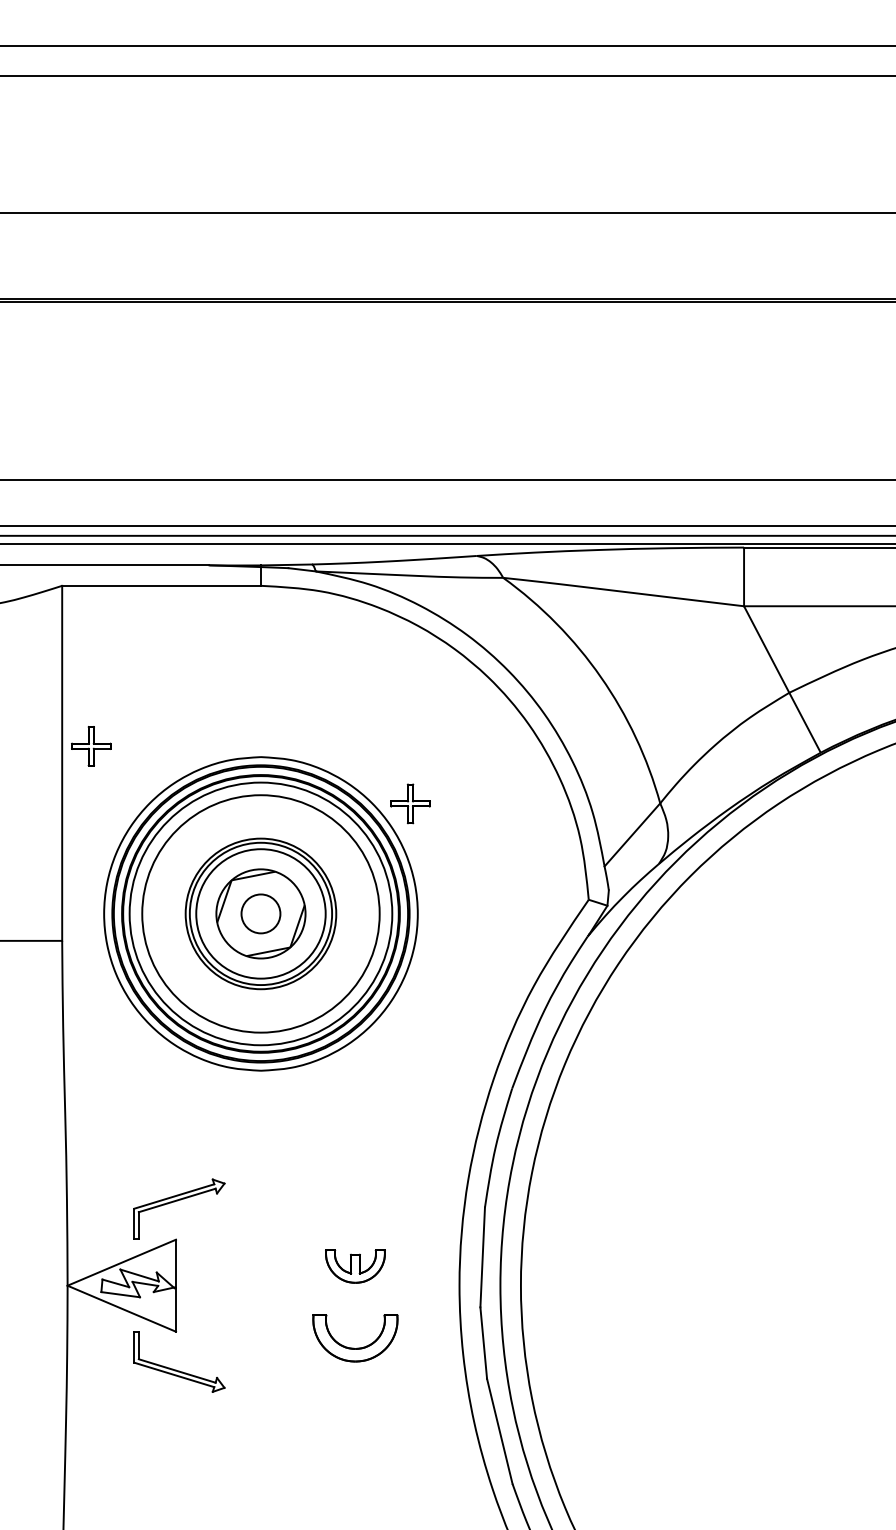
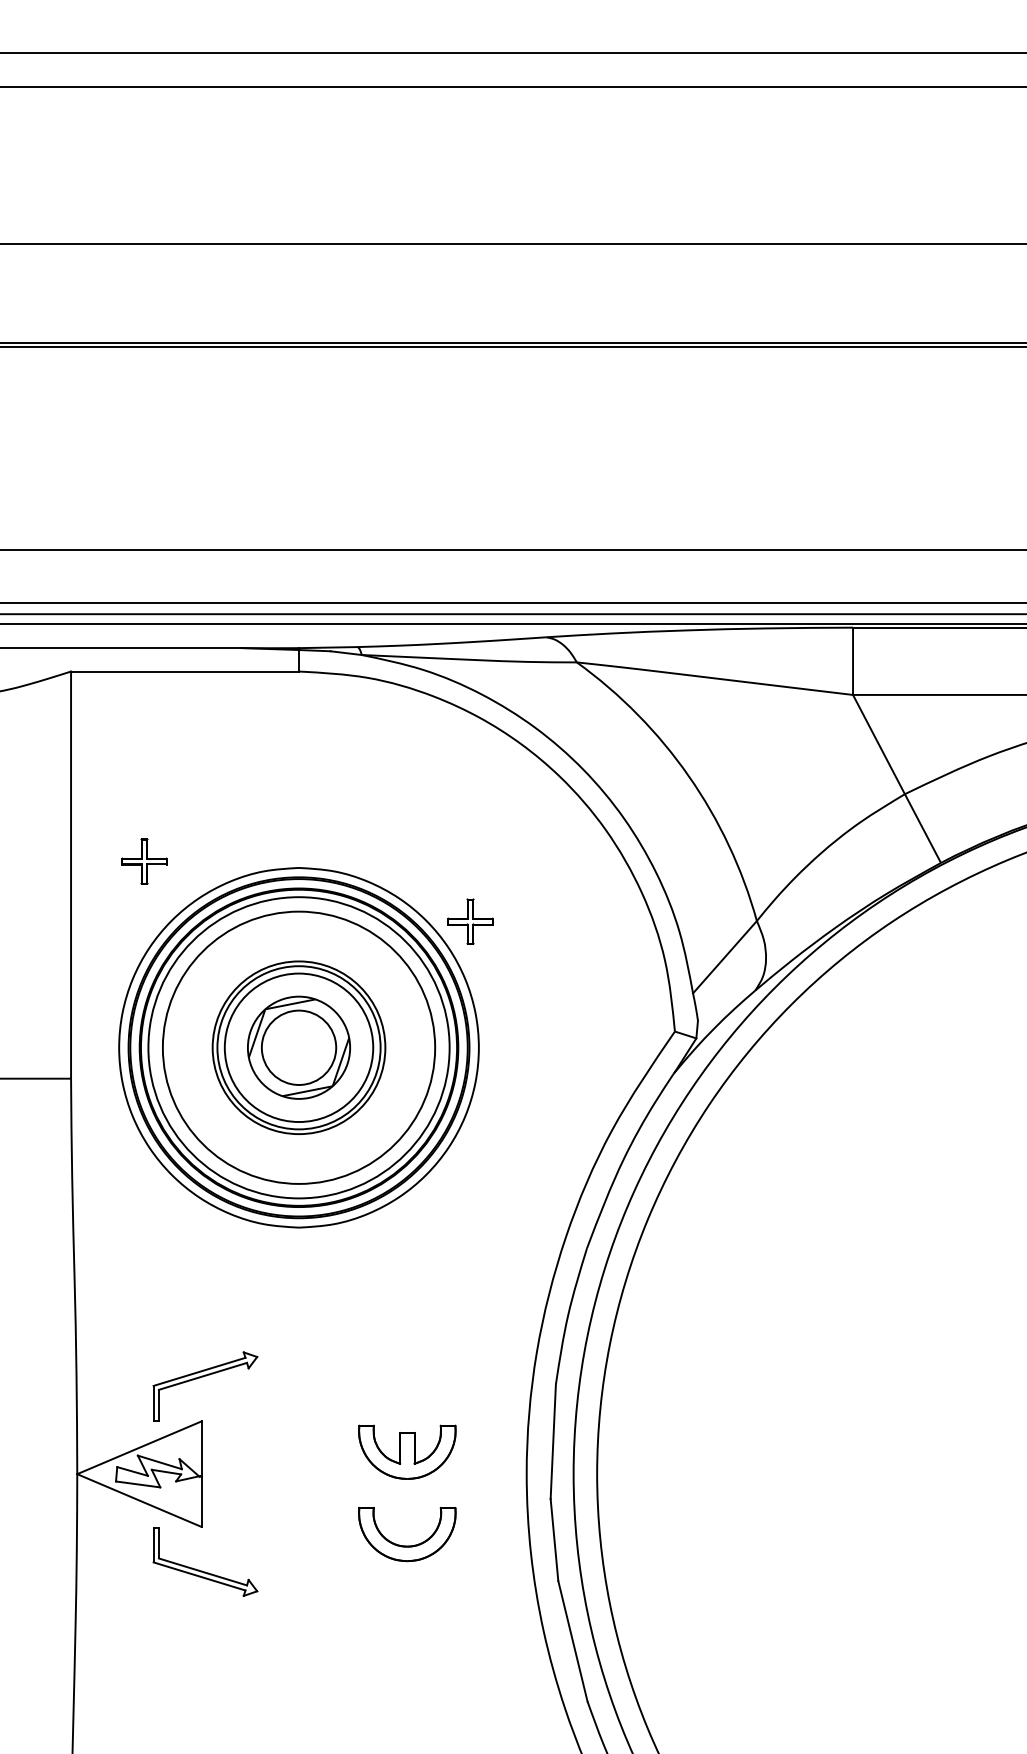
part: (91, 746) -> (144, 861), moved
circle: (260, 913) -> (298, 1047), size x1.67
part: (355, 1265) -> (407, 1451), size x1.43

